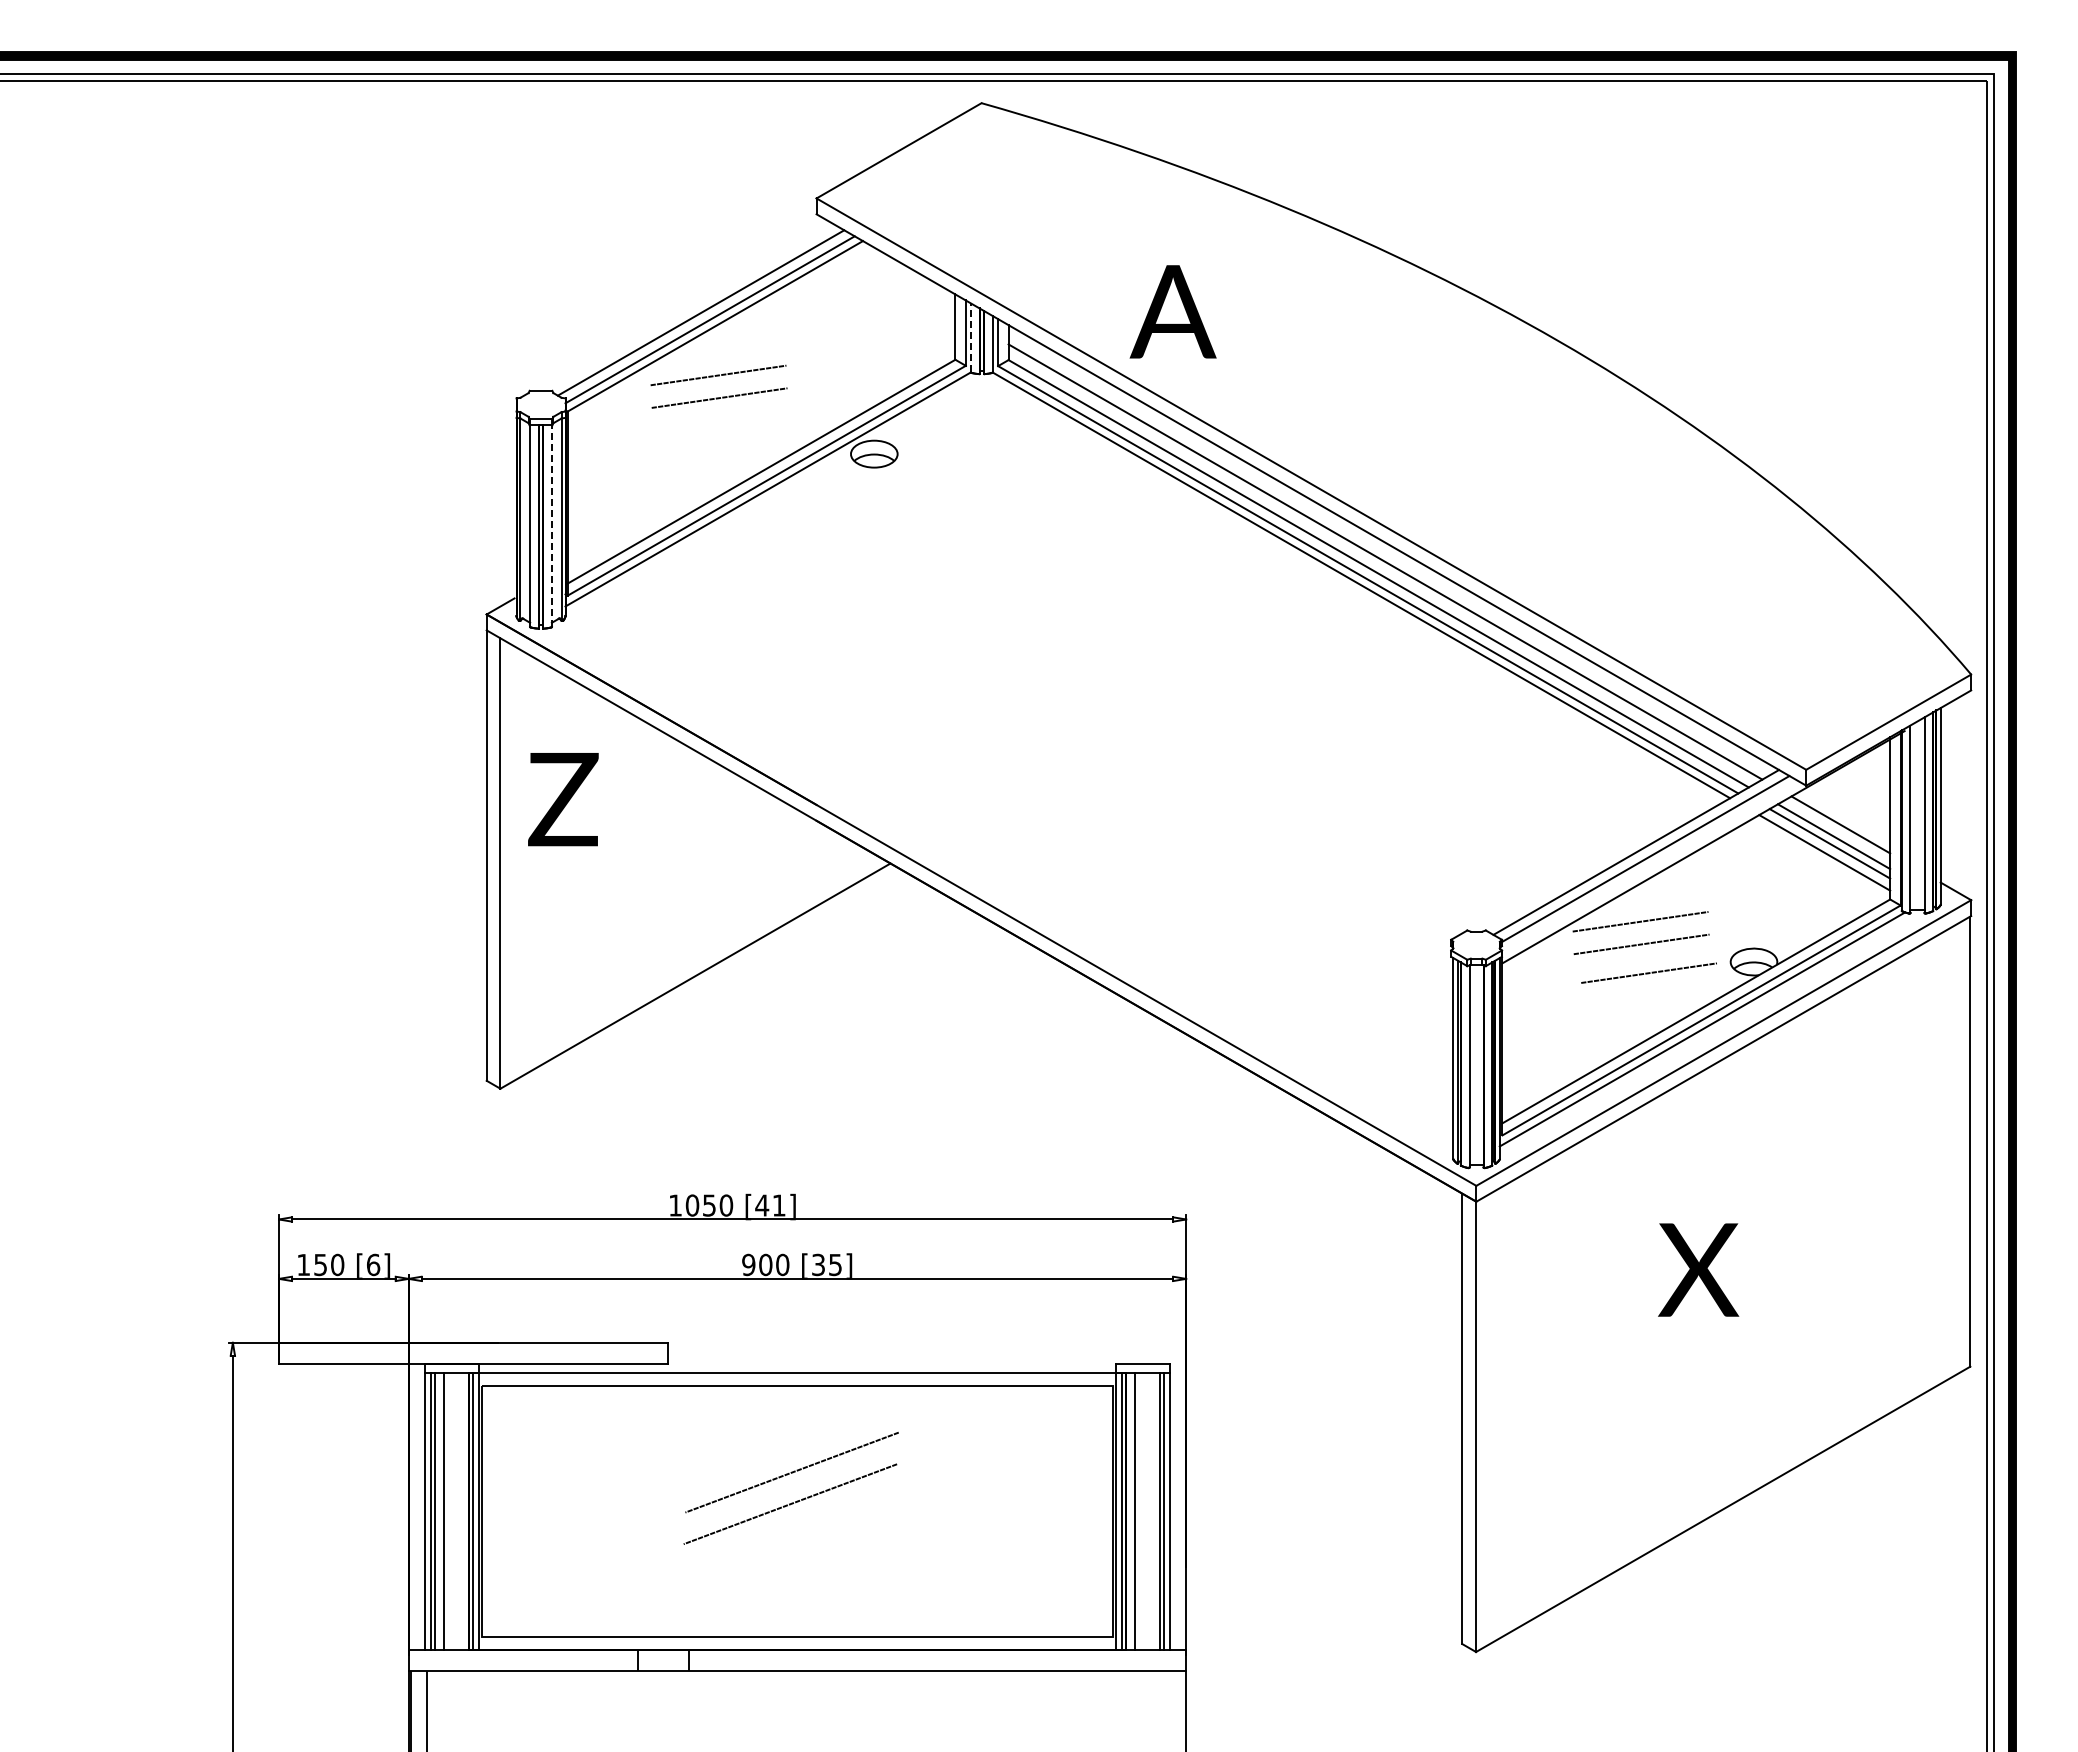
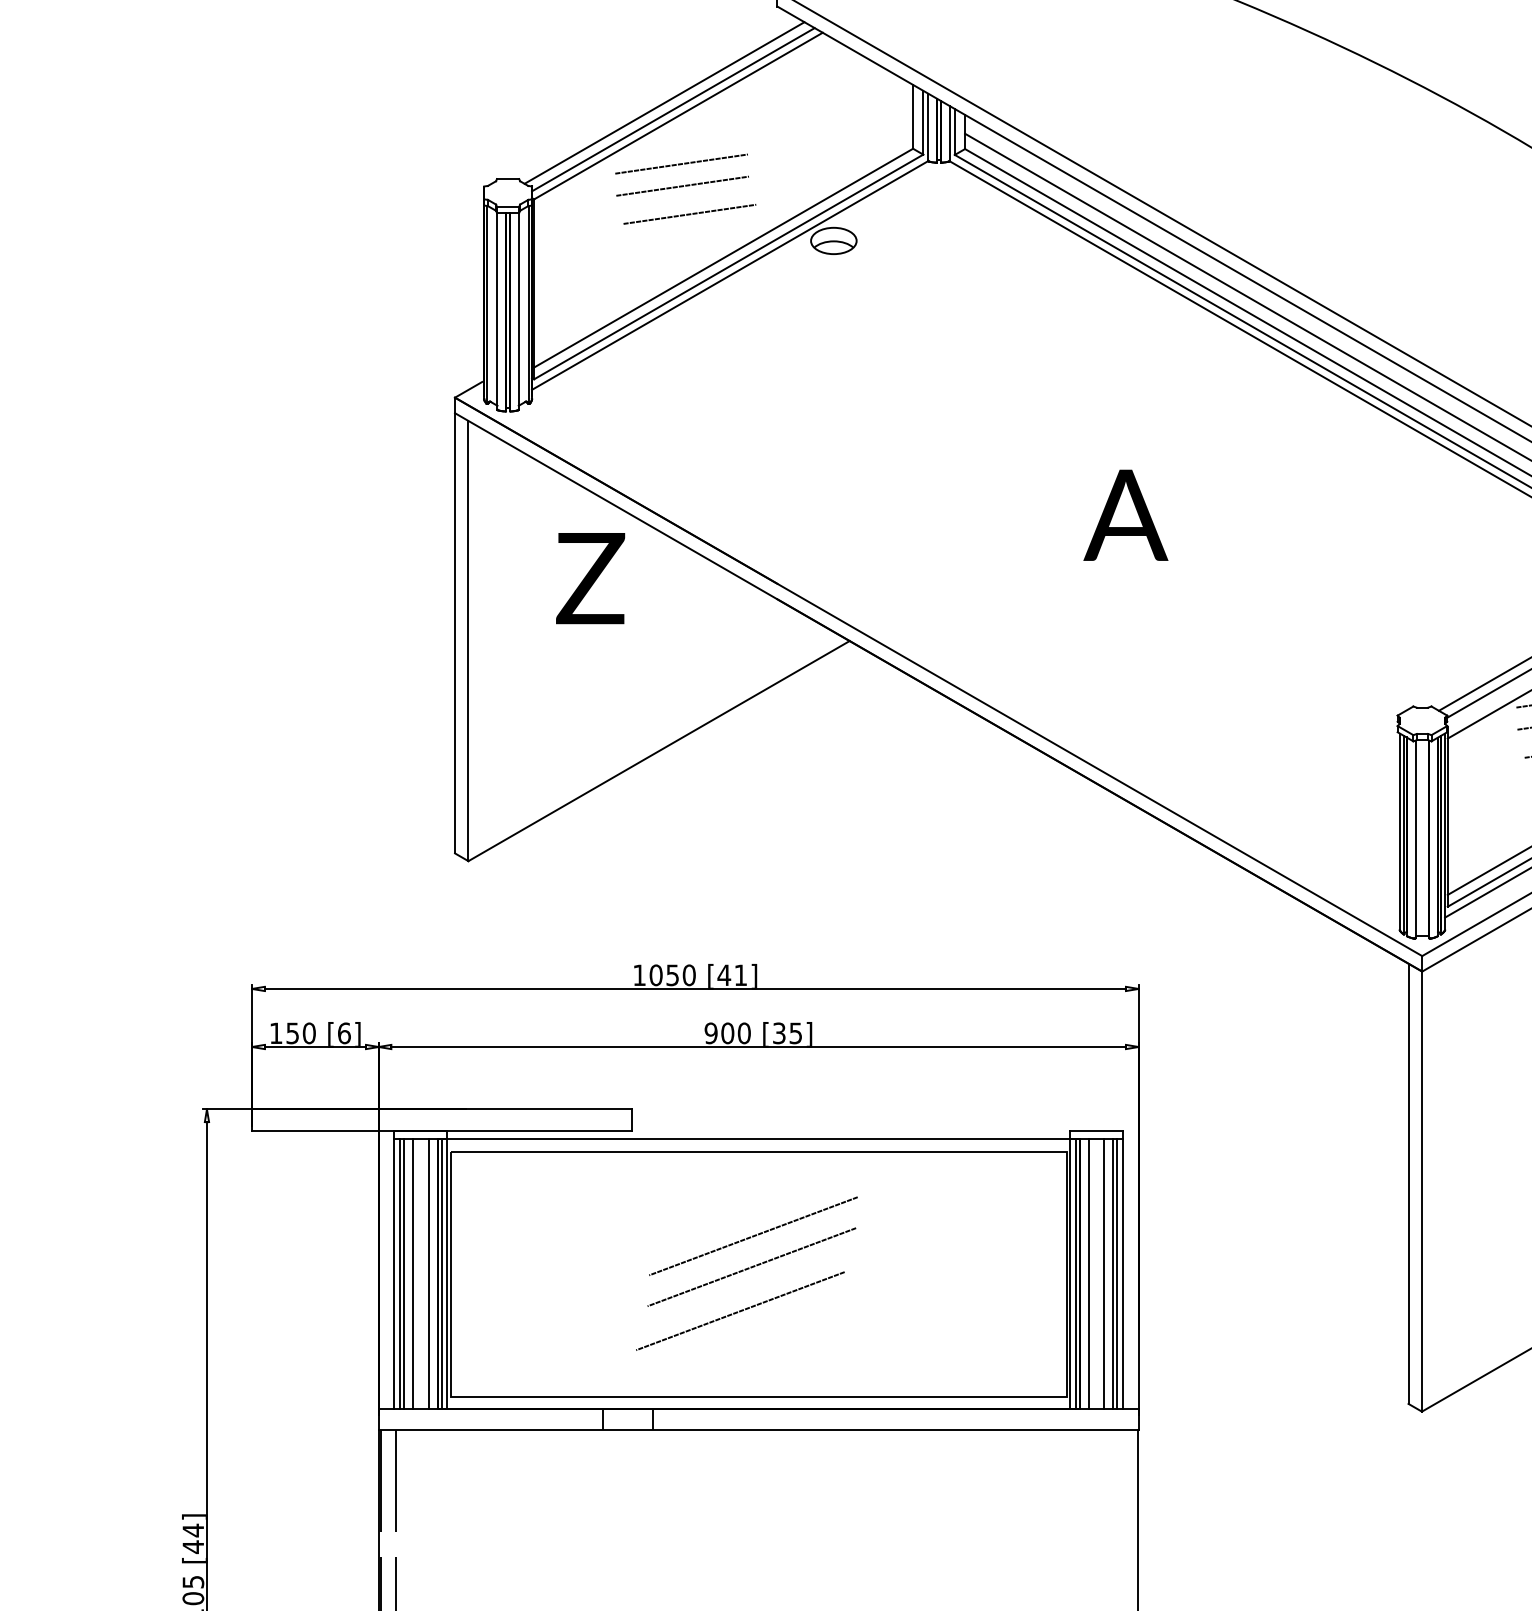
text: (1172, 311) -> (1125, 514), moved
line: (971, 337) -> (928, 126), dashed -> solid
line: (726, 426) -> (689, 213), added
line: (551, 526) -> (518, 311), dashed -> solid
text: (563, 799) -> (590, 578), moved
line: (459, 1511) -> (428, 1274), added
line: (1150, 1511) -> (1103, 1274), added
line: (778, 1549) -> (740, 1311), added

